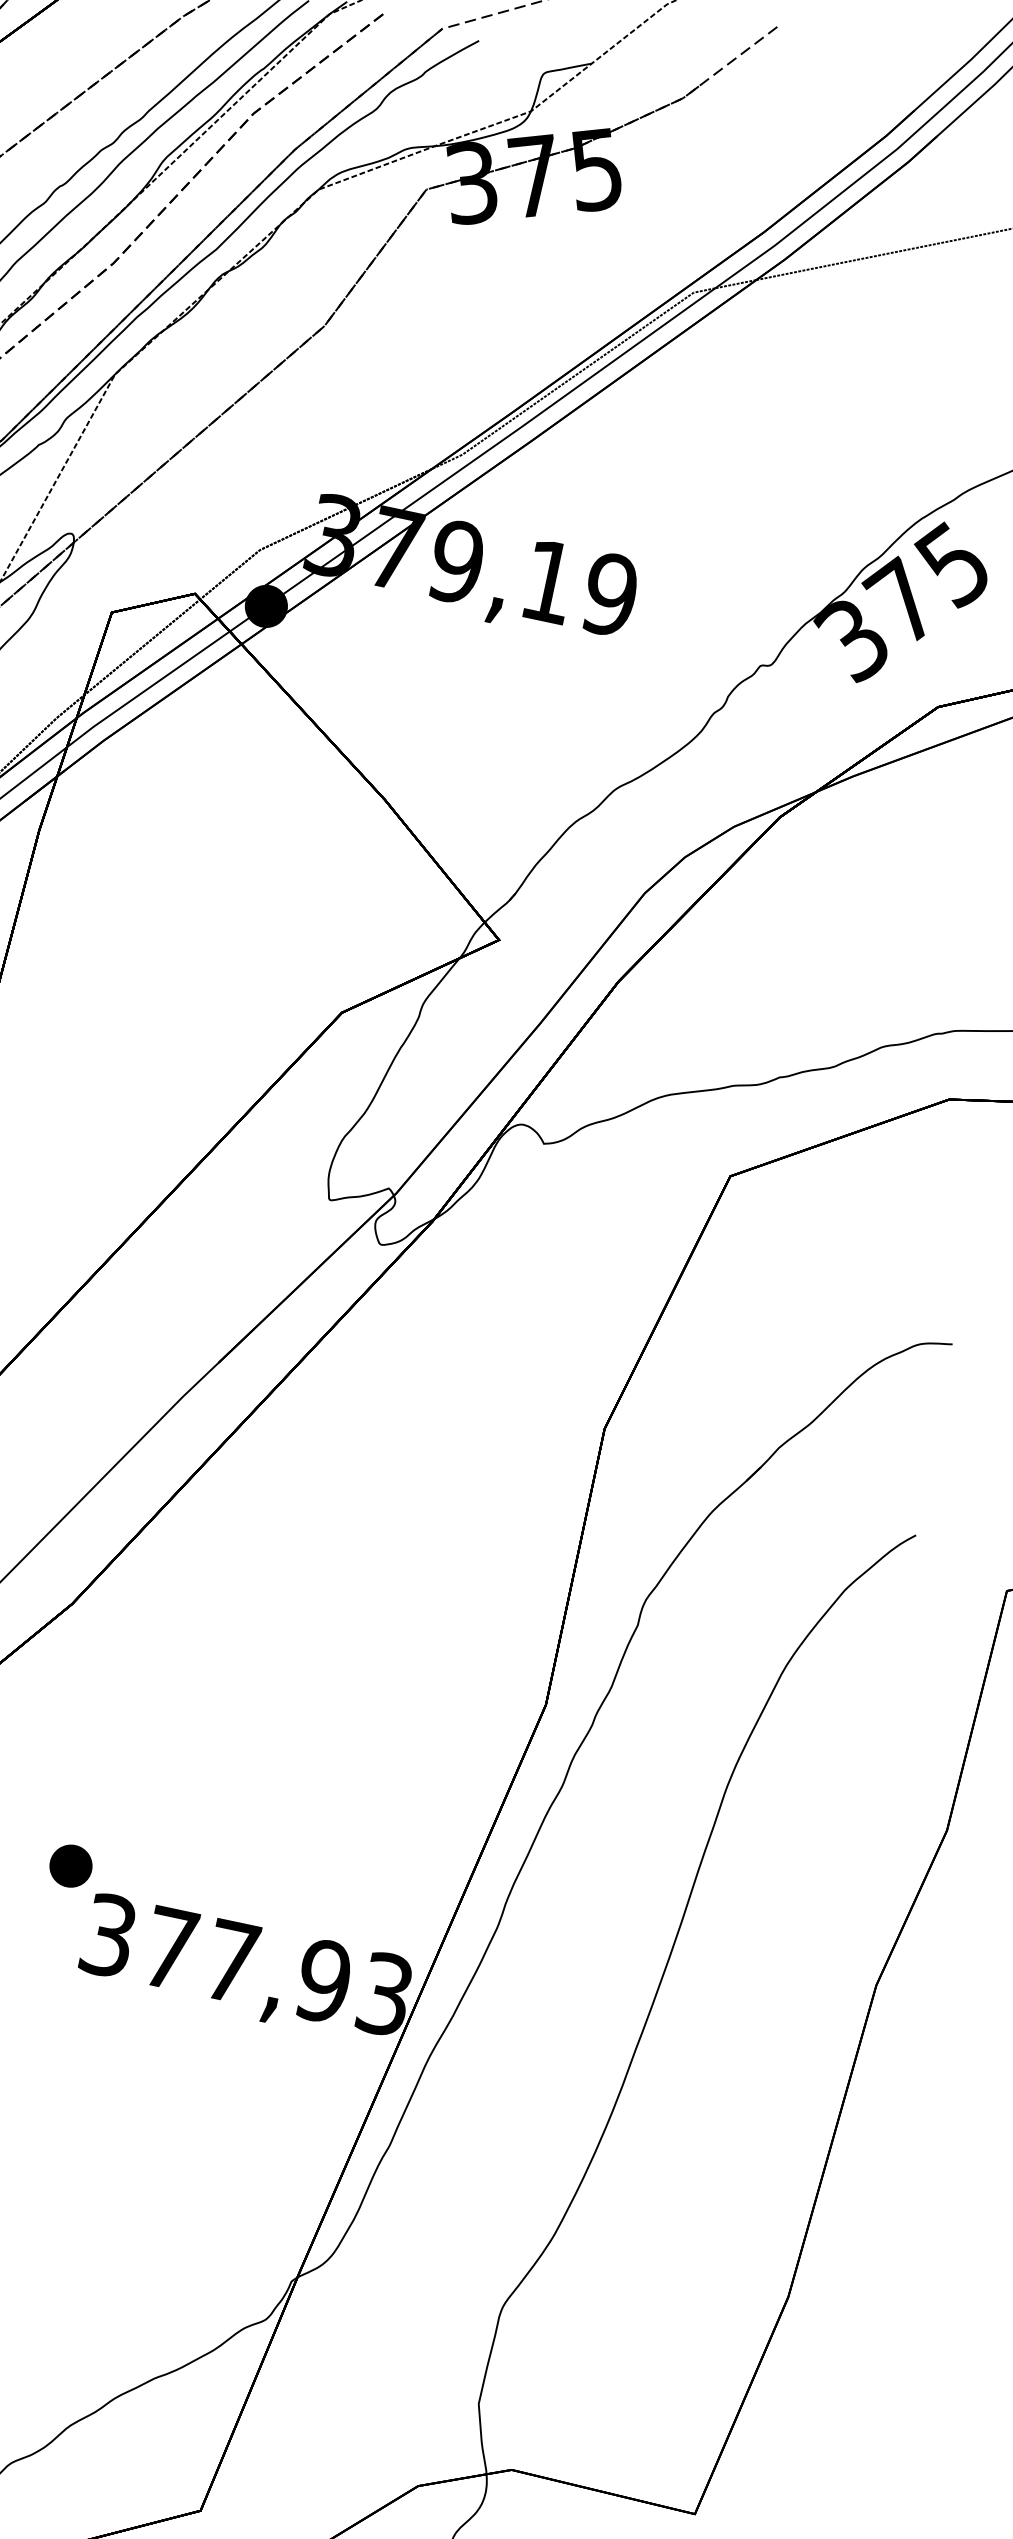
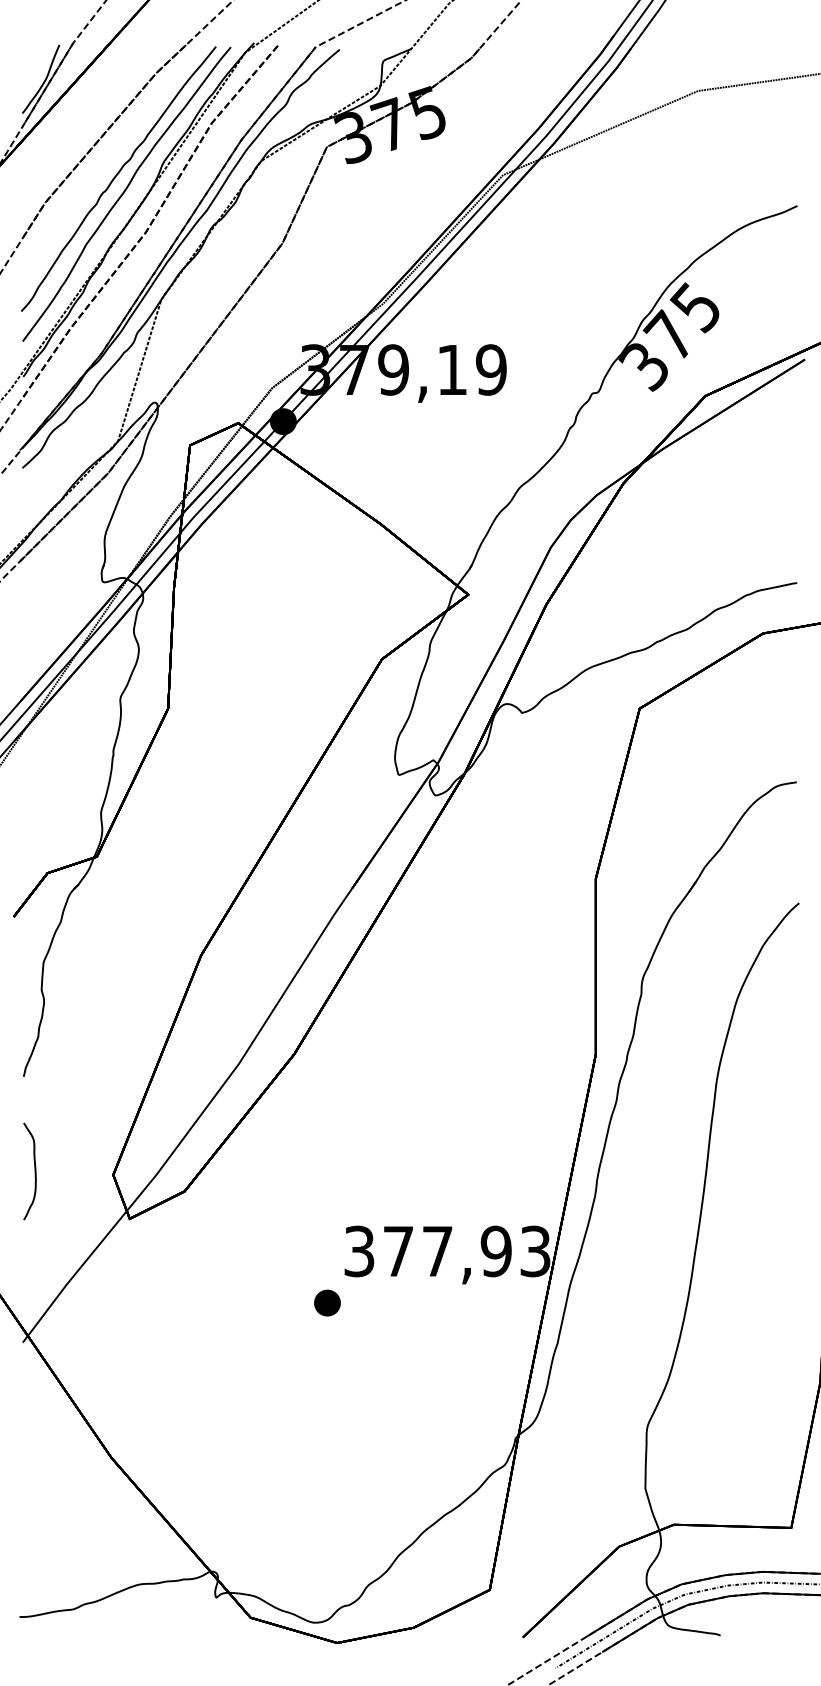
part: (71, 1865) -> (327, 1302), moved

